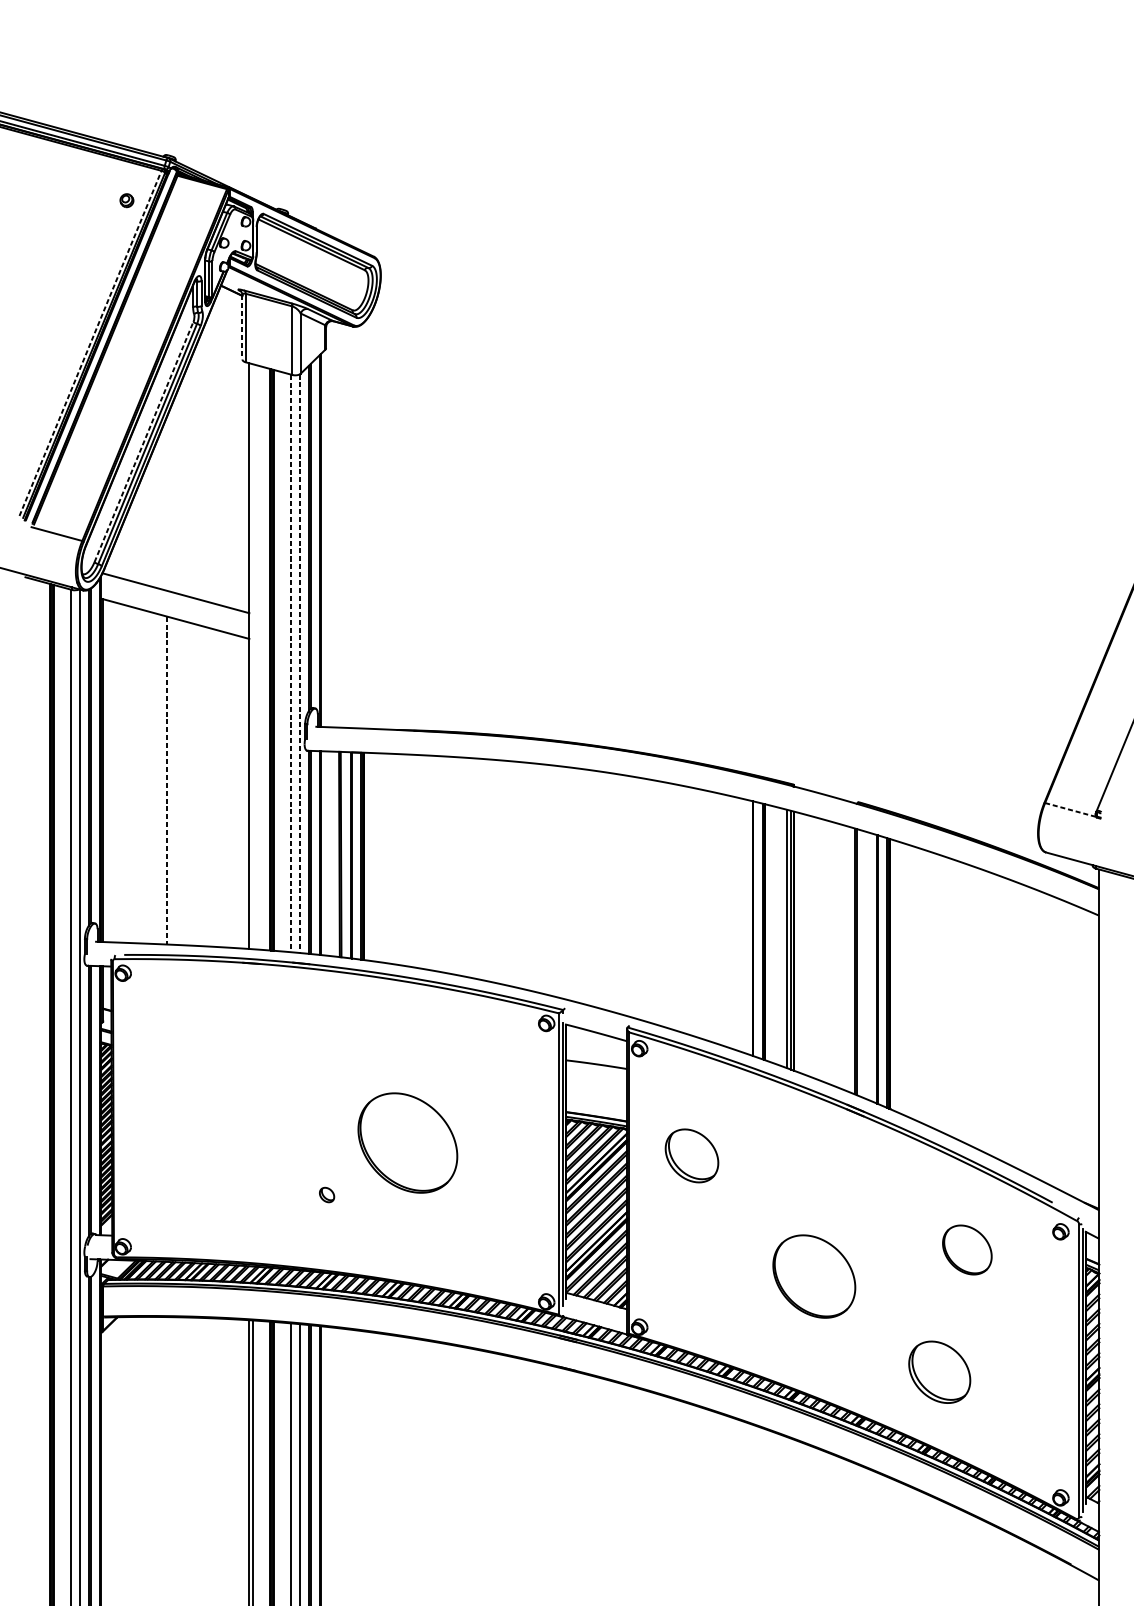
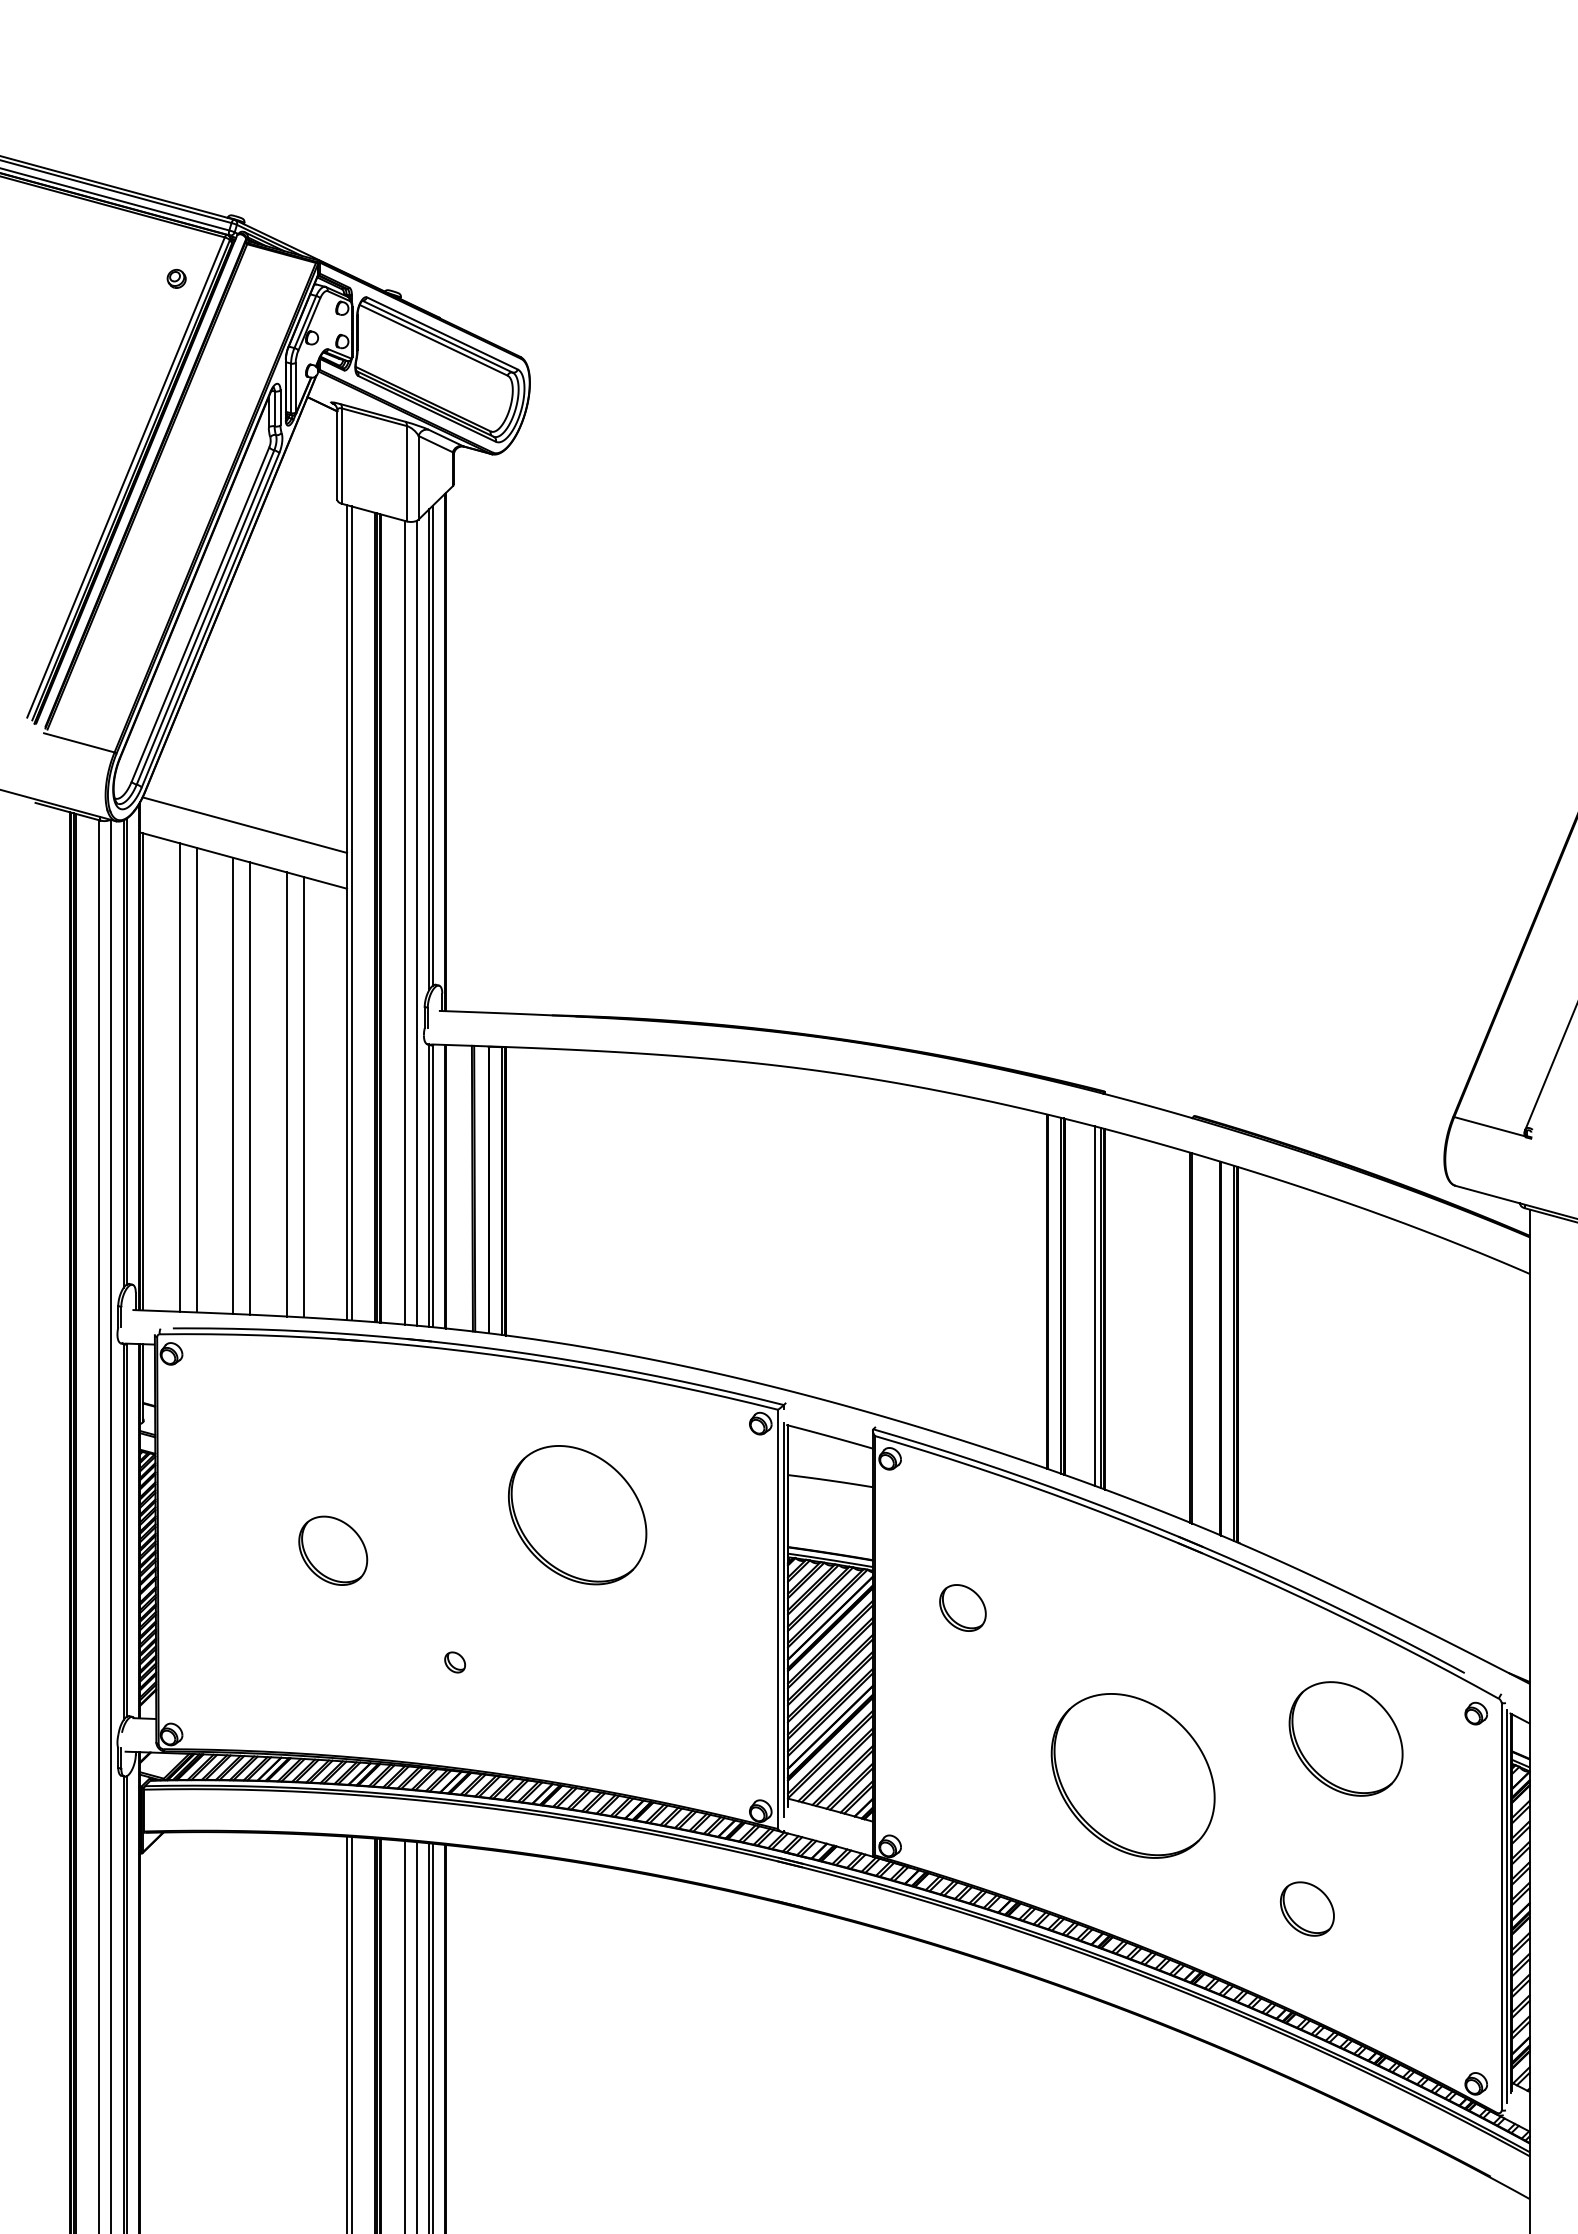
line: (242, 327) -> (337, 455), dashed -> solid
line: (90, 343) -> (126, 477), dashed -> solid
line: (144, 441) -> (200, 614), dashed -> solid
line: (252, 656) -> (351, 913), added
line: (291, 663) -> (405, 922), dashed -> solid
line: (299, 663) -> (416, 923), dashed -> solid
line: (128, 774) -> (179, 1077), added
line: (141, 776) -> (196, 1079), added
line: (167, 781) -> (233, 1086), dashed -> solid
line: (179, 782) -> (250, 1088), added
line: (205, 786) -> (286, 1094), added
line: (218, 788) -> (303, 1096), added
line: (1070, 809) -> (1489, 1126), dashed -> solid
part: (239, 1114) -> (333, 1550), added
part: (407, 1143) -> (577, 1515), moved
part: (691, 1155) -> (962, 1607), size x0.62
part: (966, 1249) -> (1345, 1738), size x1.67
part: (813, 1276) -> (1132, 1775), size x1.43
part: (938, 1371) -> (1306, 1908), size x0.62

